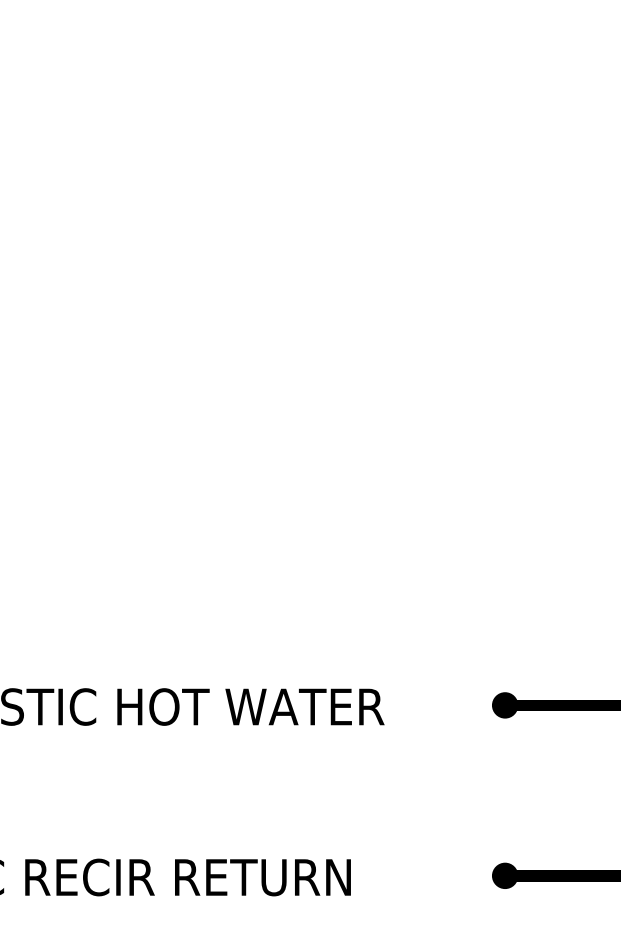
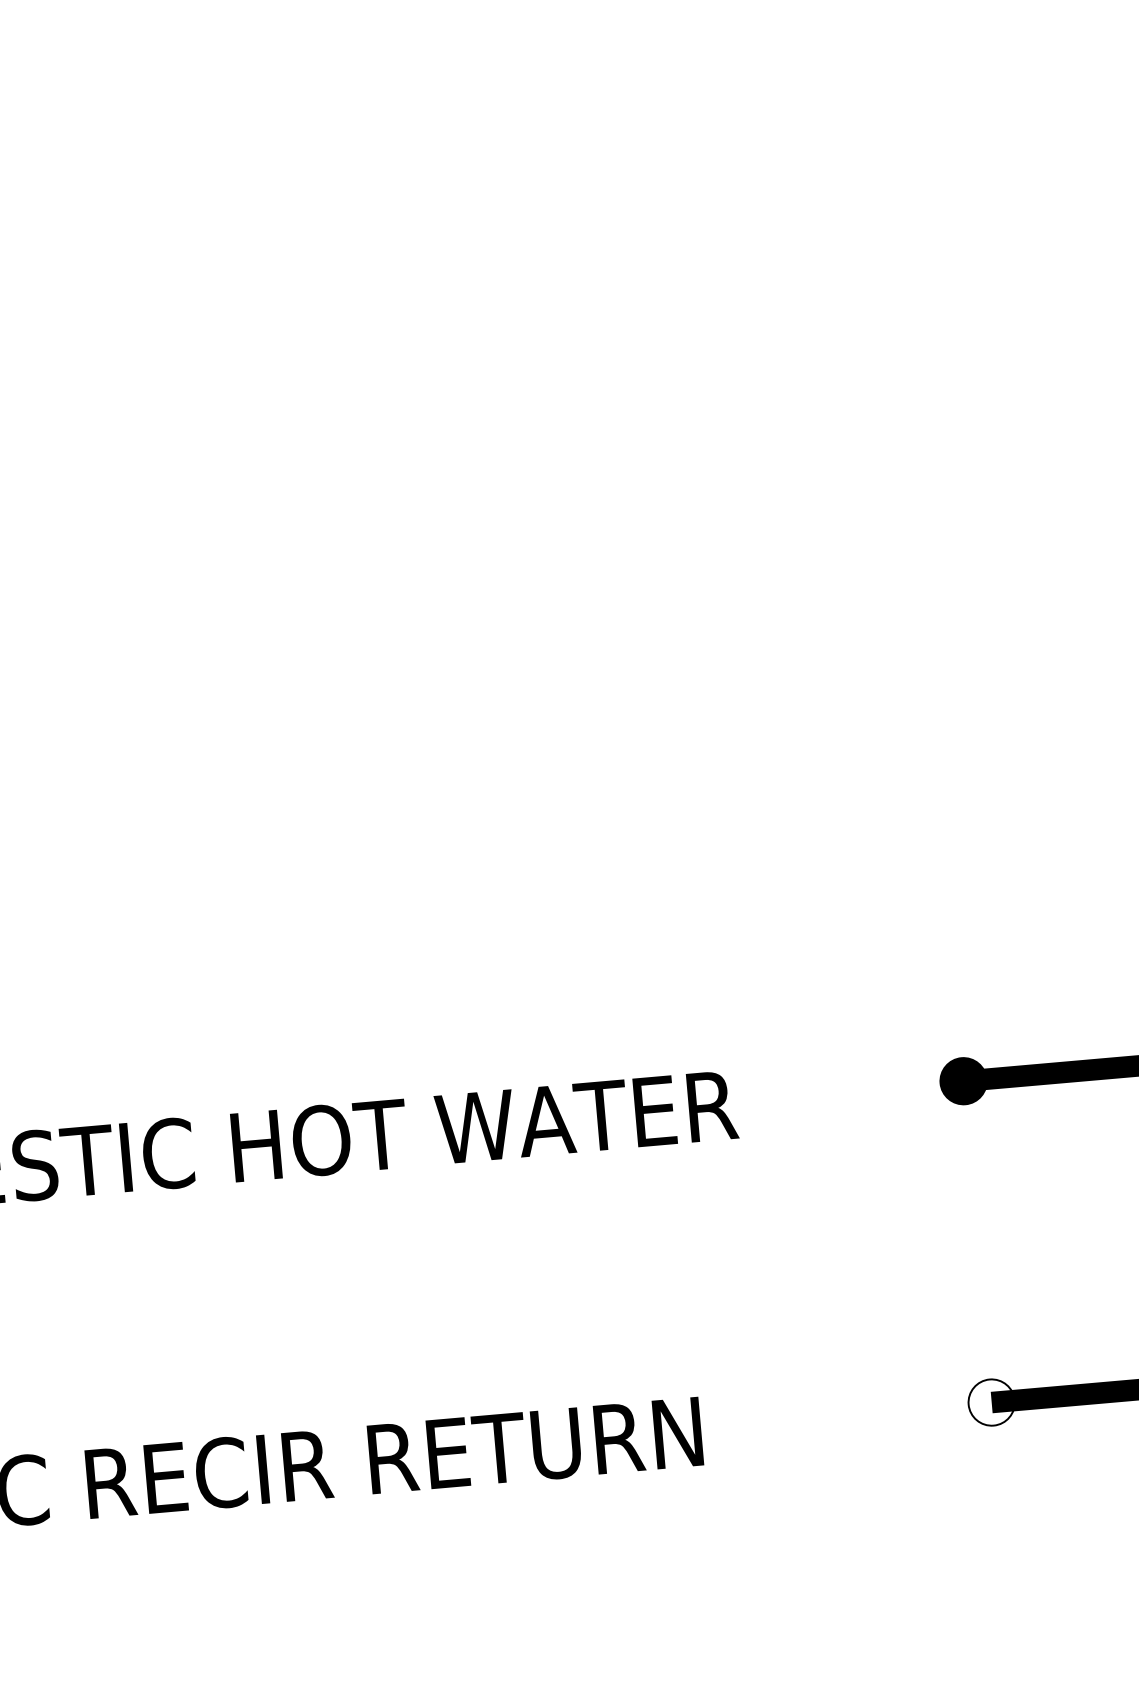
fill: (504, 875) -> (990, 1401), removed

